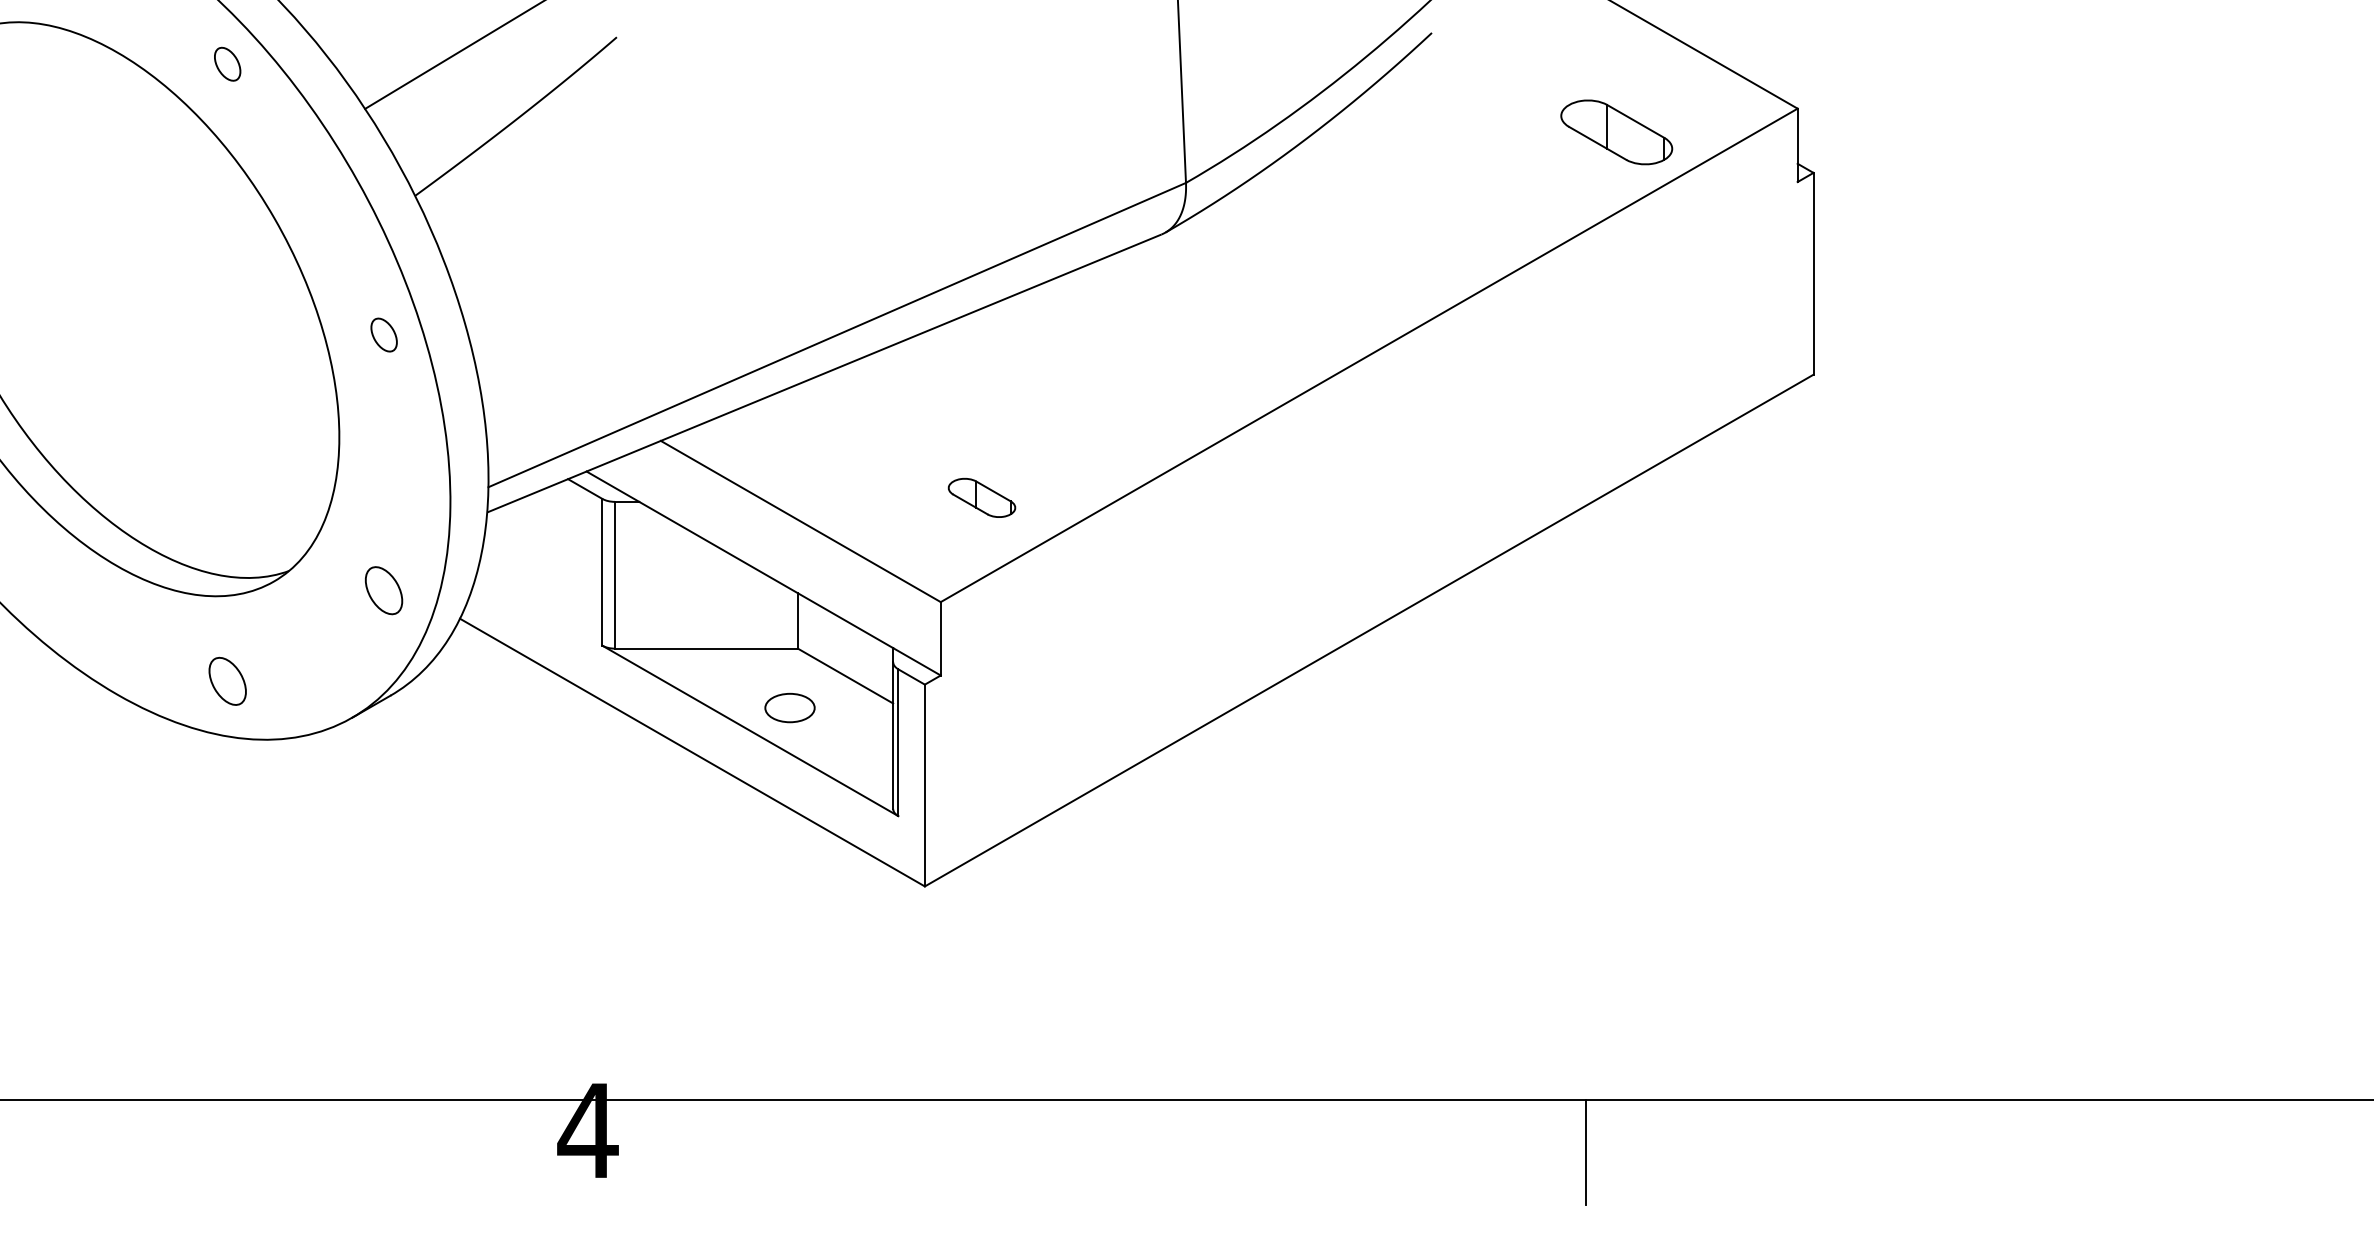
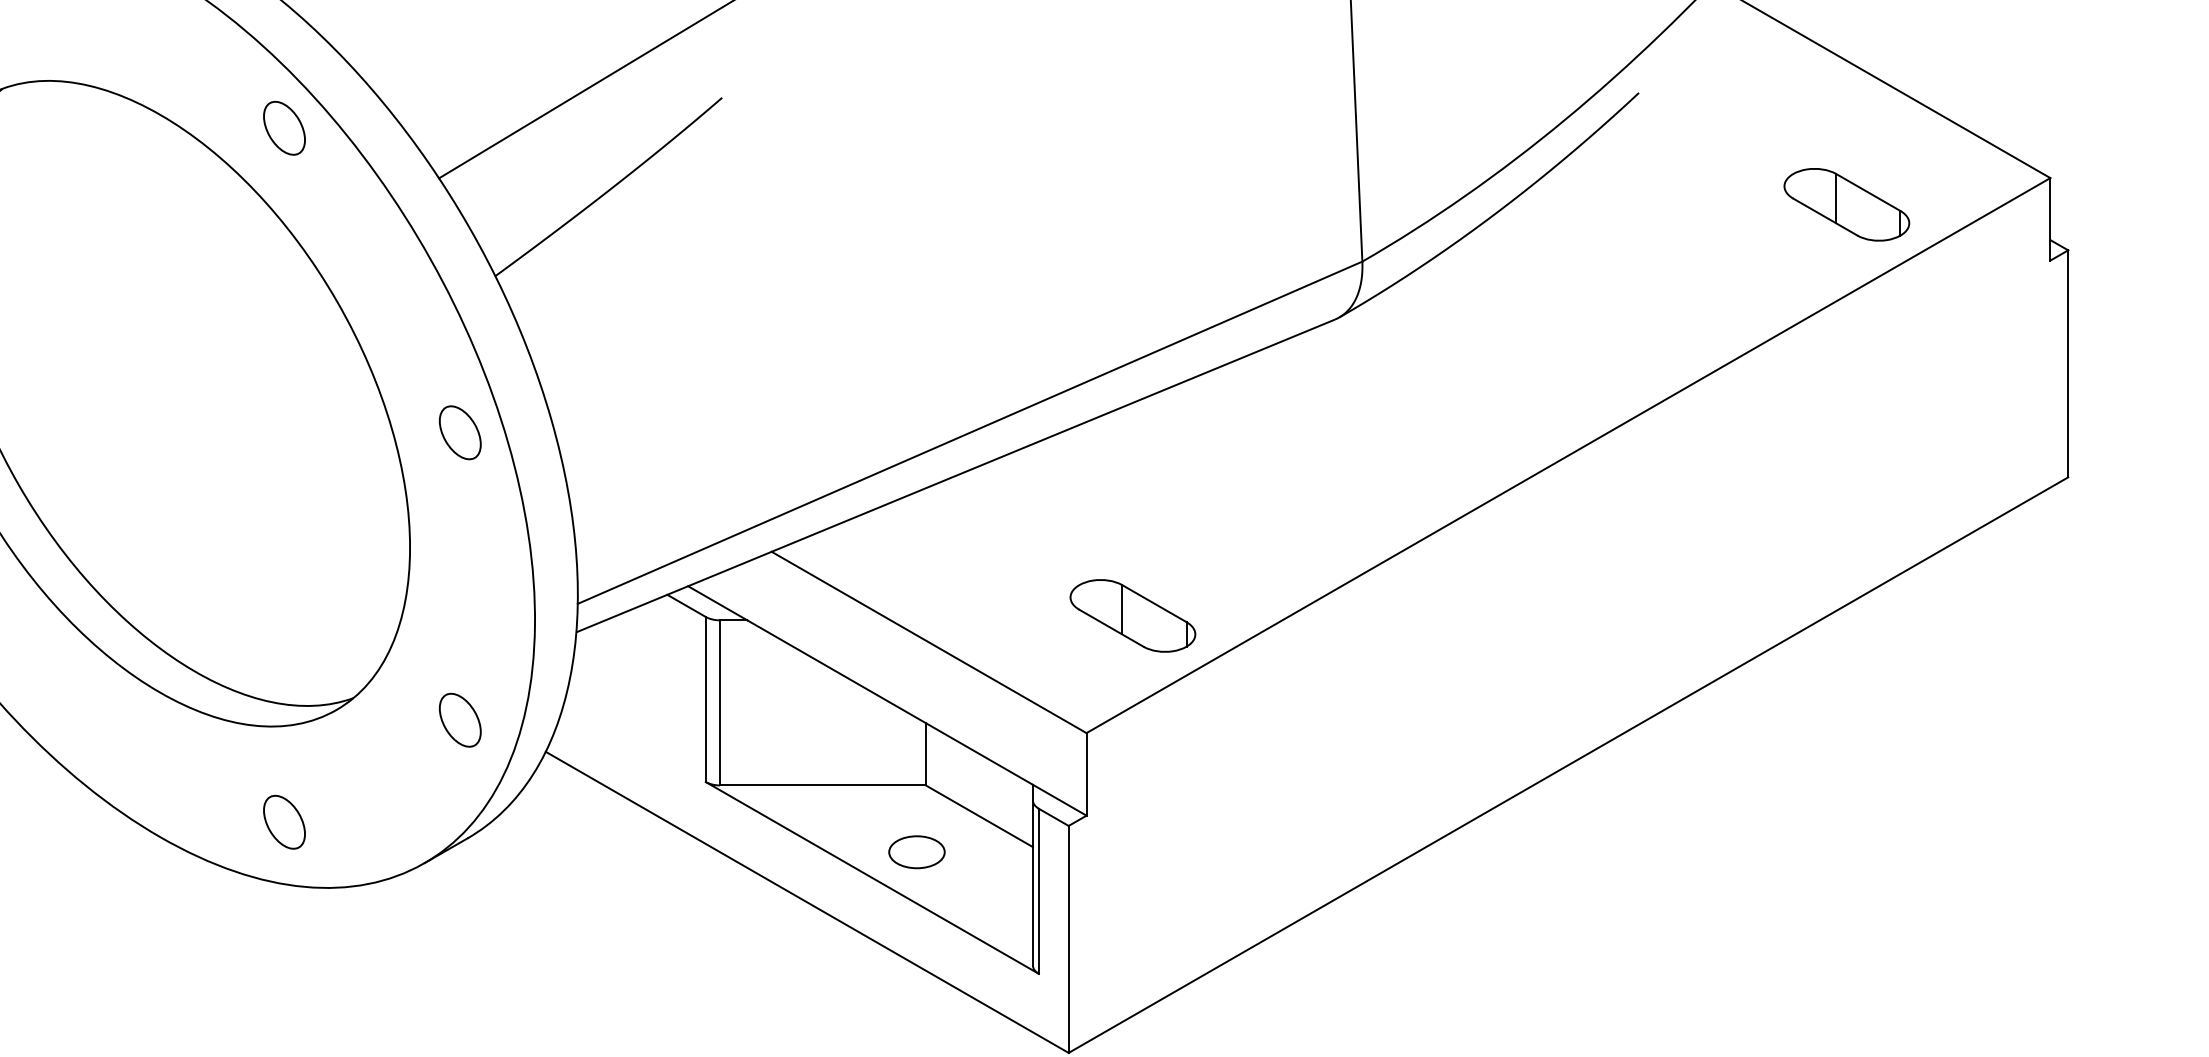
part: (227, 63) -> (284, 127), size x1.43
part: (384, 334) -> (460, 432), size x1.43
part: (981, 497) -> (1132, 615), size x1.67

